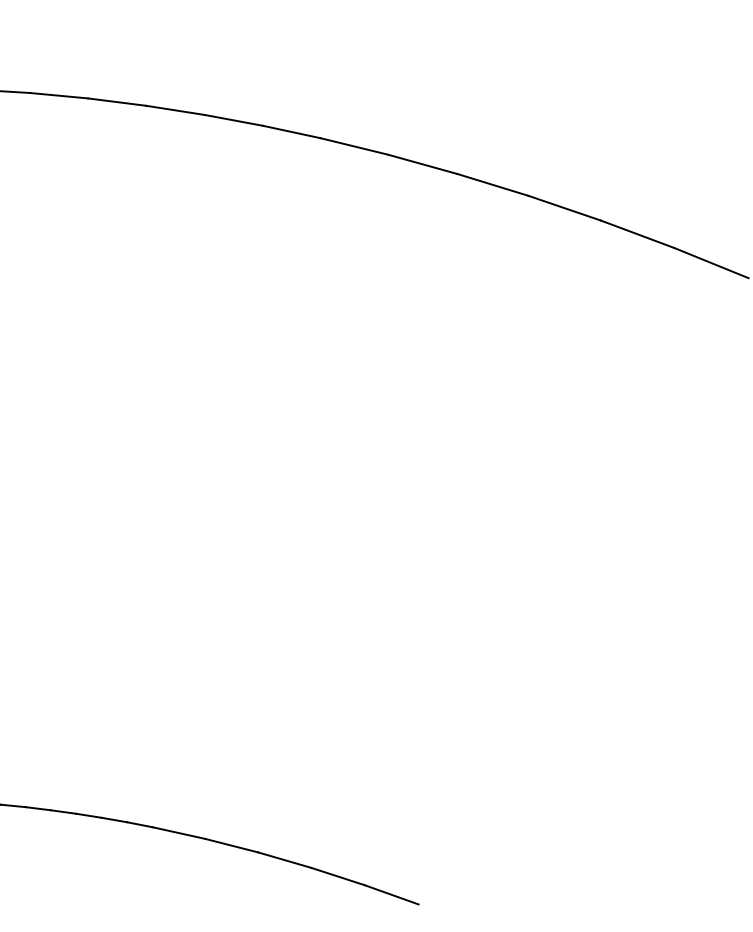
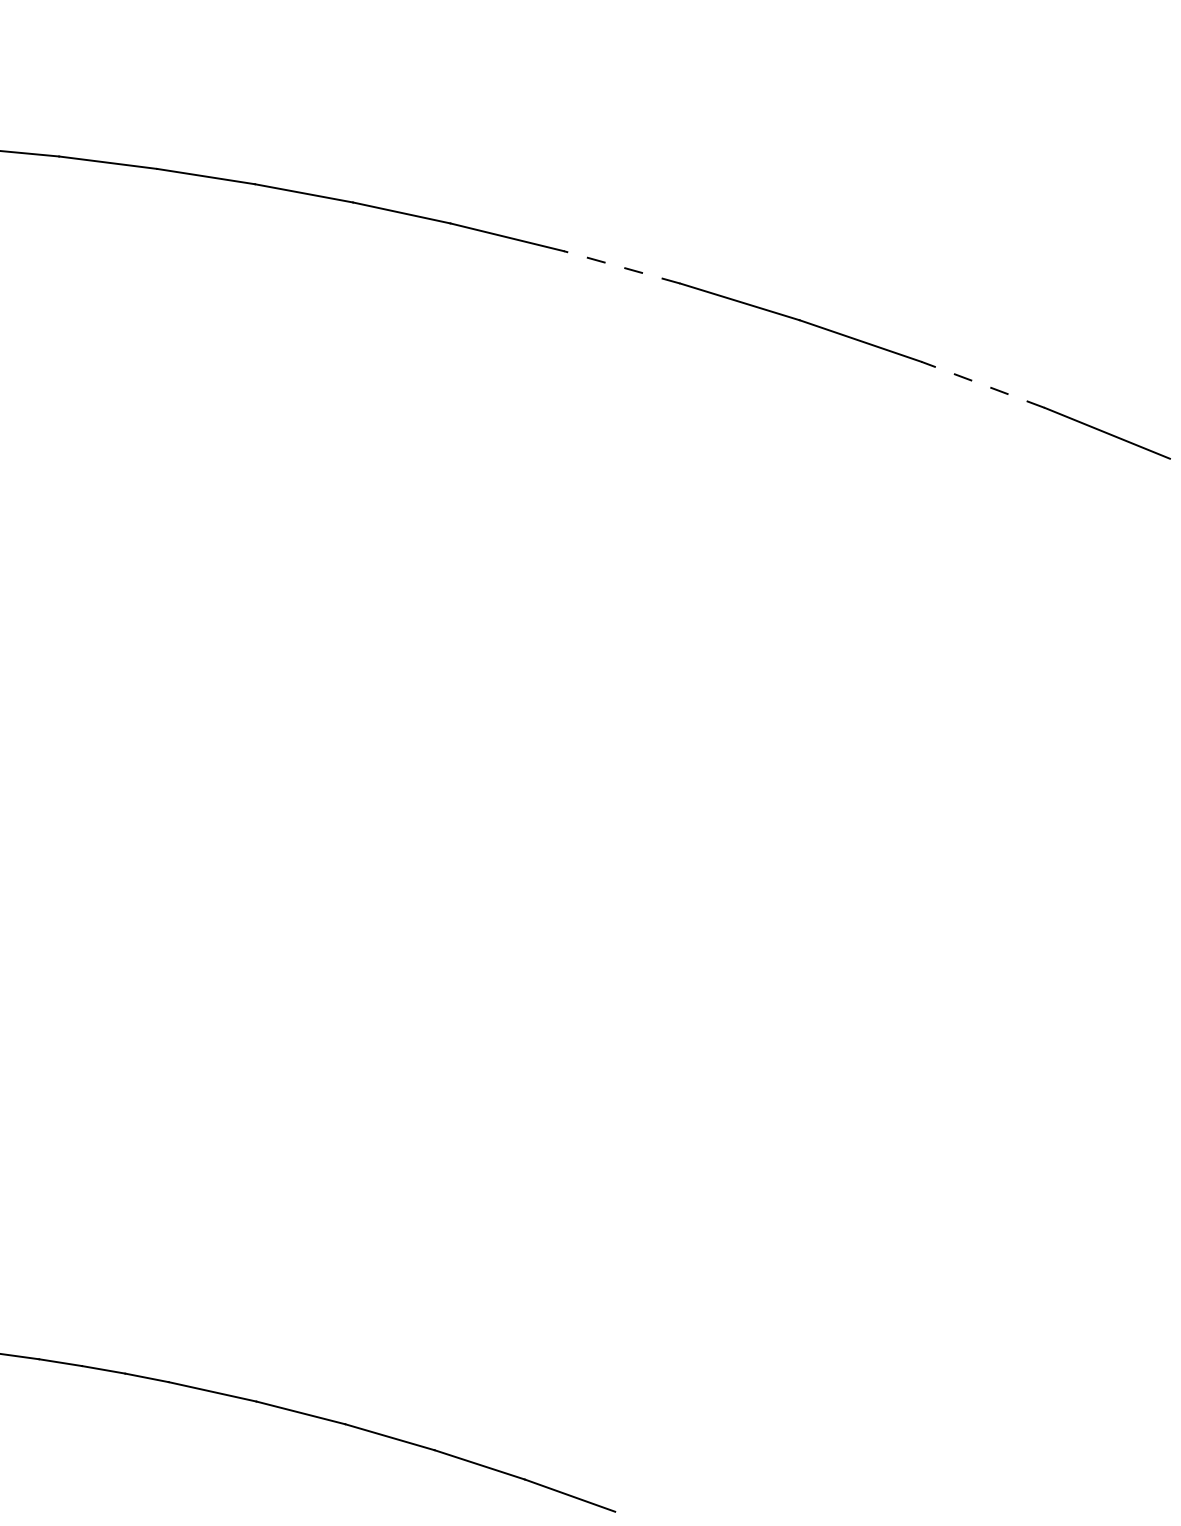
line: (422, 164) -> (621, 267), solid -> dashed
line: (636, 234) -> (981, 385), solid -> dashed

